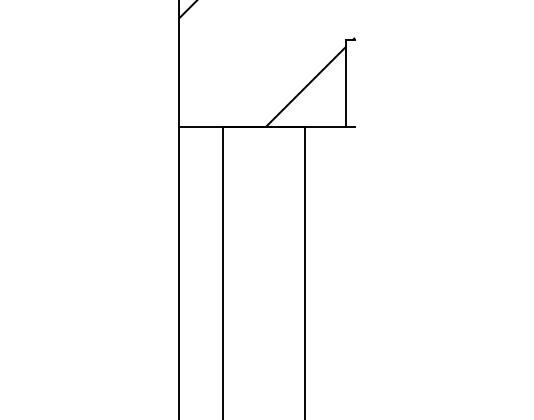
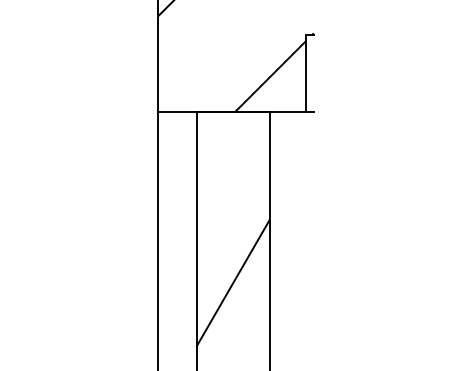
hatch: (263, 319) -> (232, 282), added

